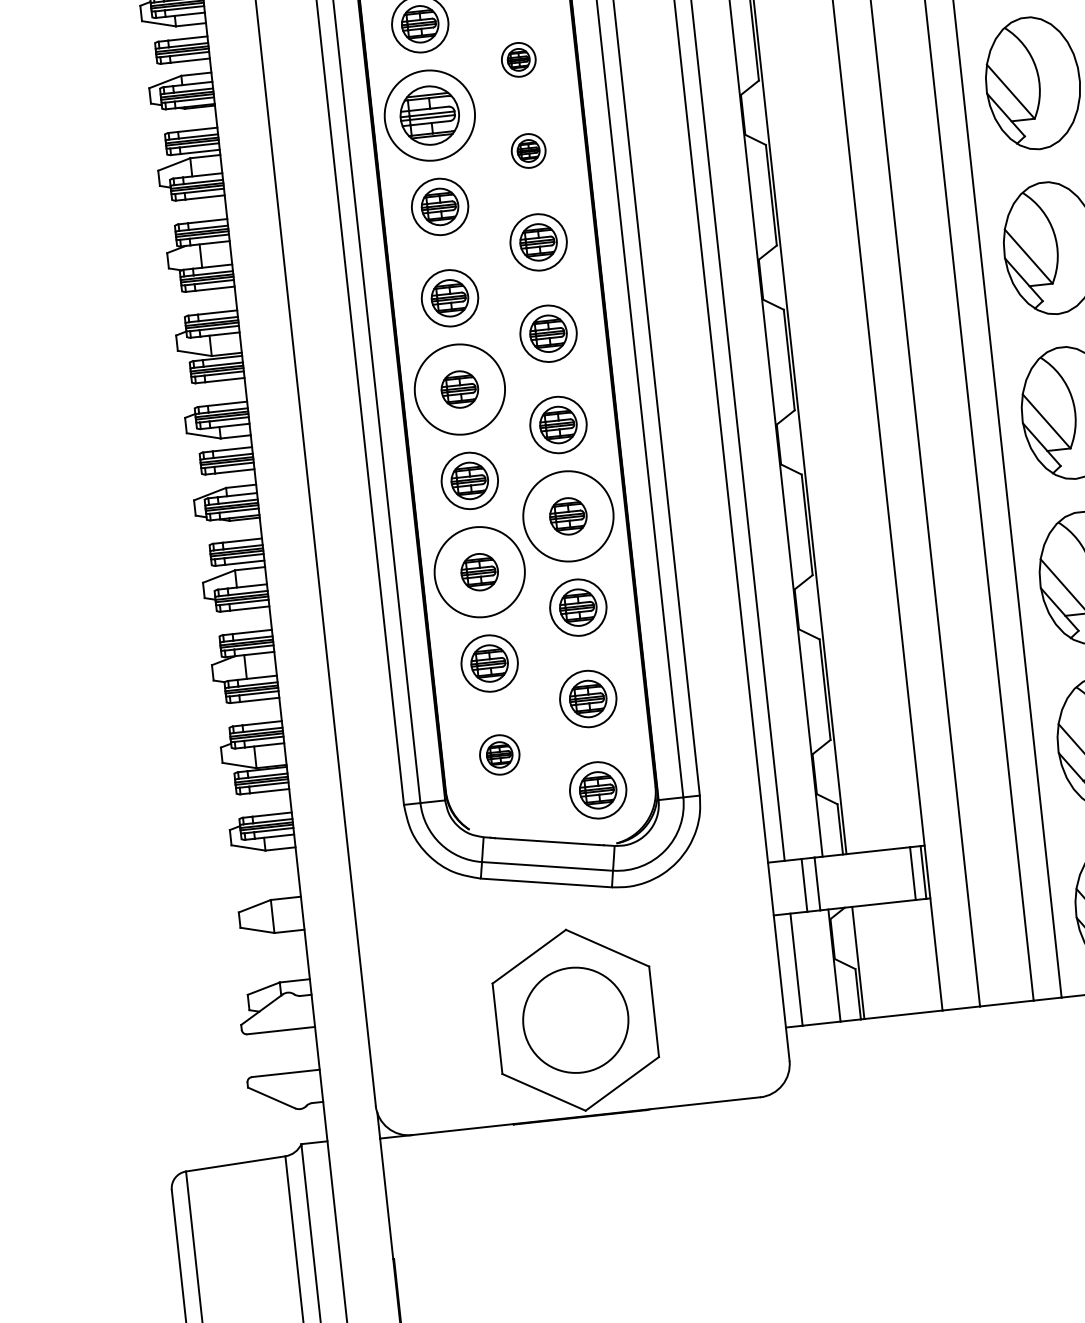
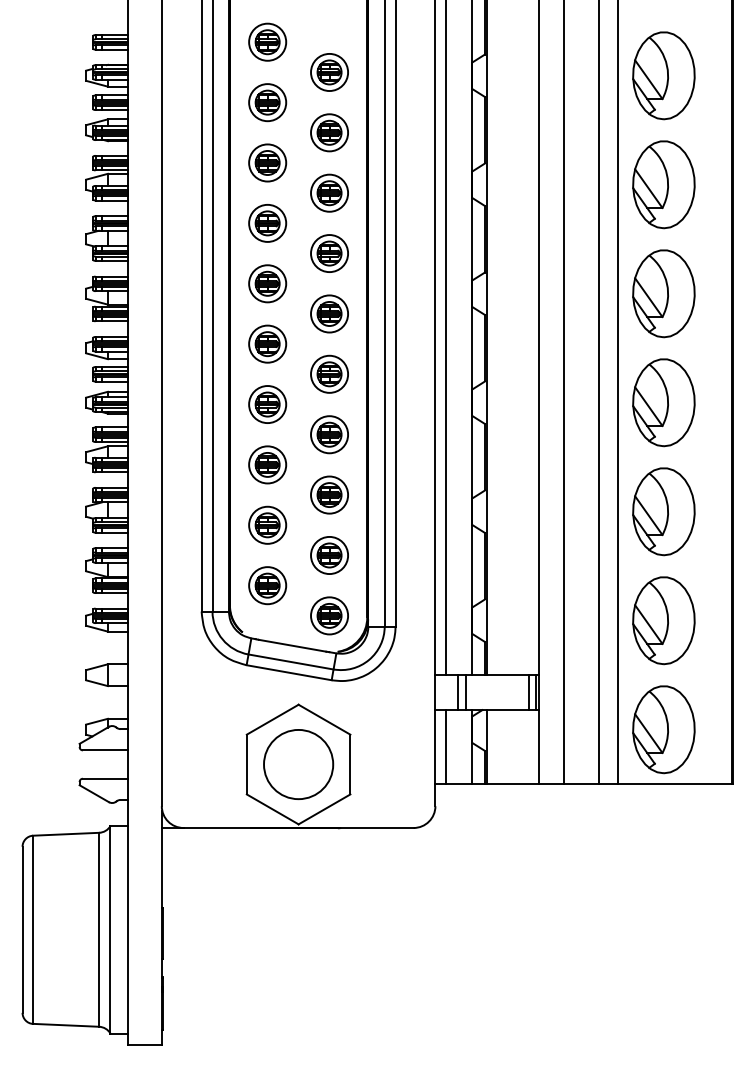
part: (518, 59) -> (329, 132), size x1.67
part: (429, 114) -> (267, 162), size x0.62
part: (528, 150) -> (329, 192), size x1.67
circle: (459, 388) -> (267, 343), size x0.62
circle: (568, 516) -> (329, 434), size x0.62
circle: (479, 571) -> (267, 464), size x0.62
part: (499, 754) -> (267, 585), size x1.43

